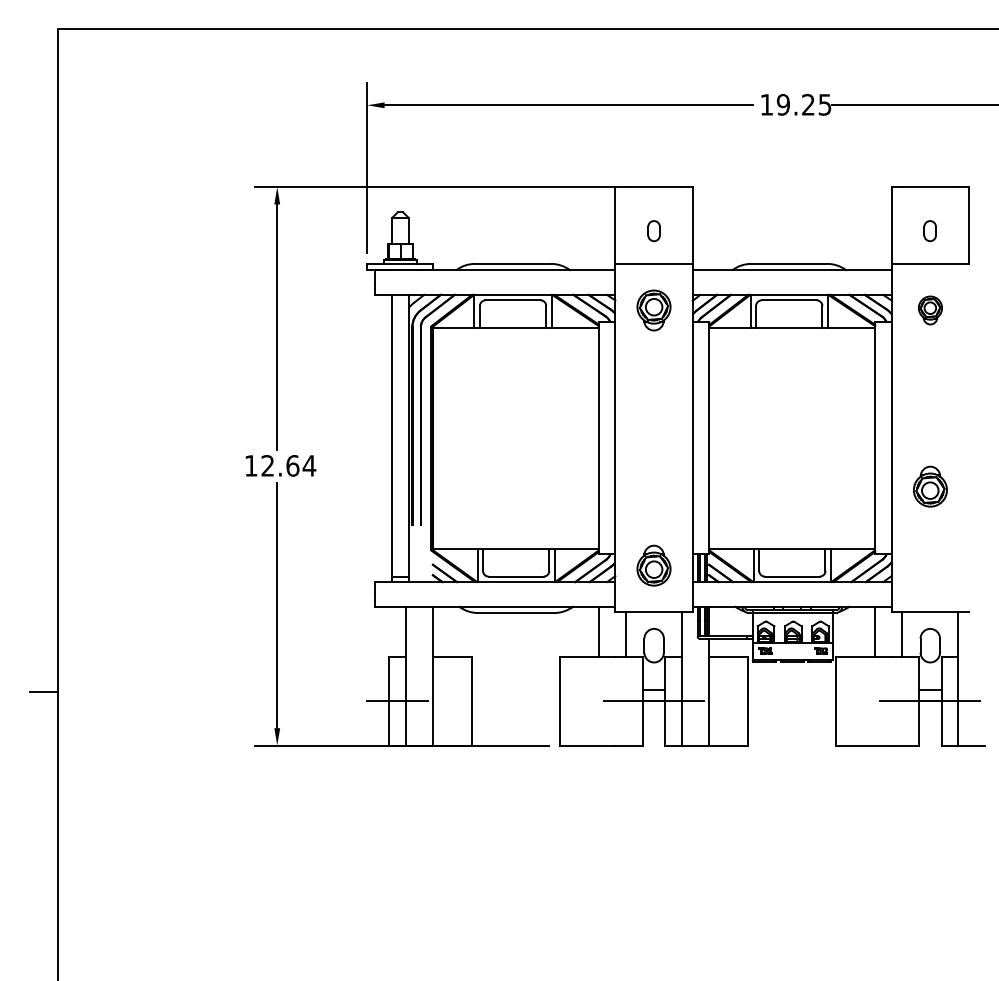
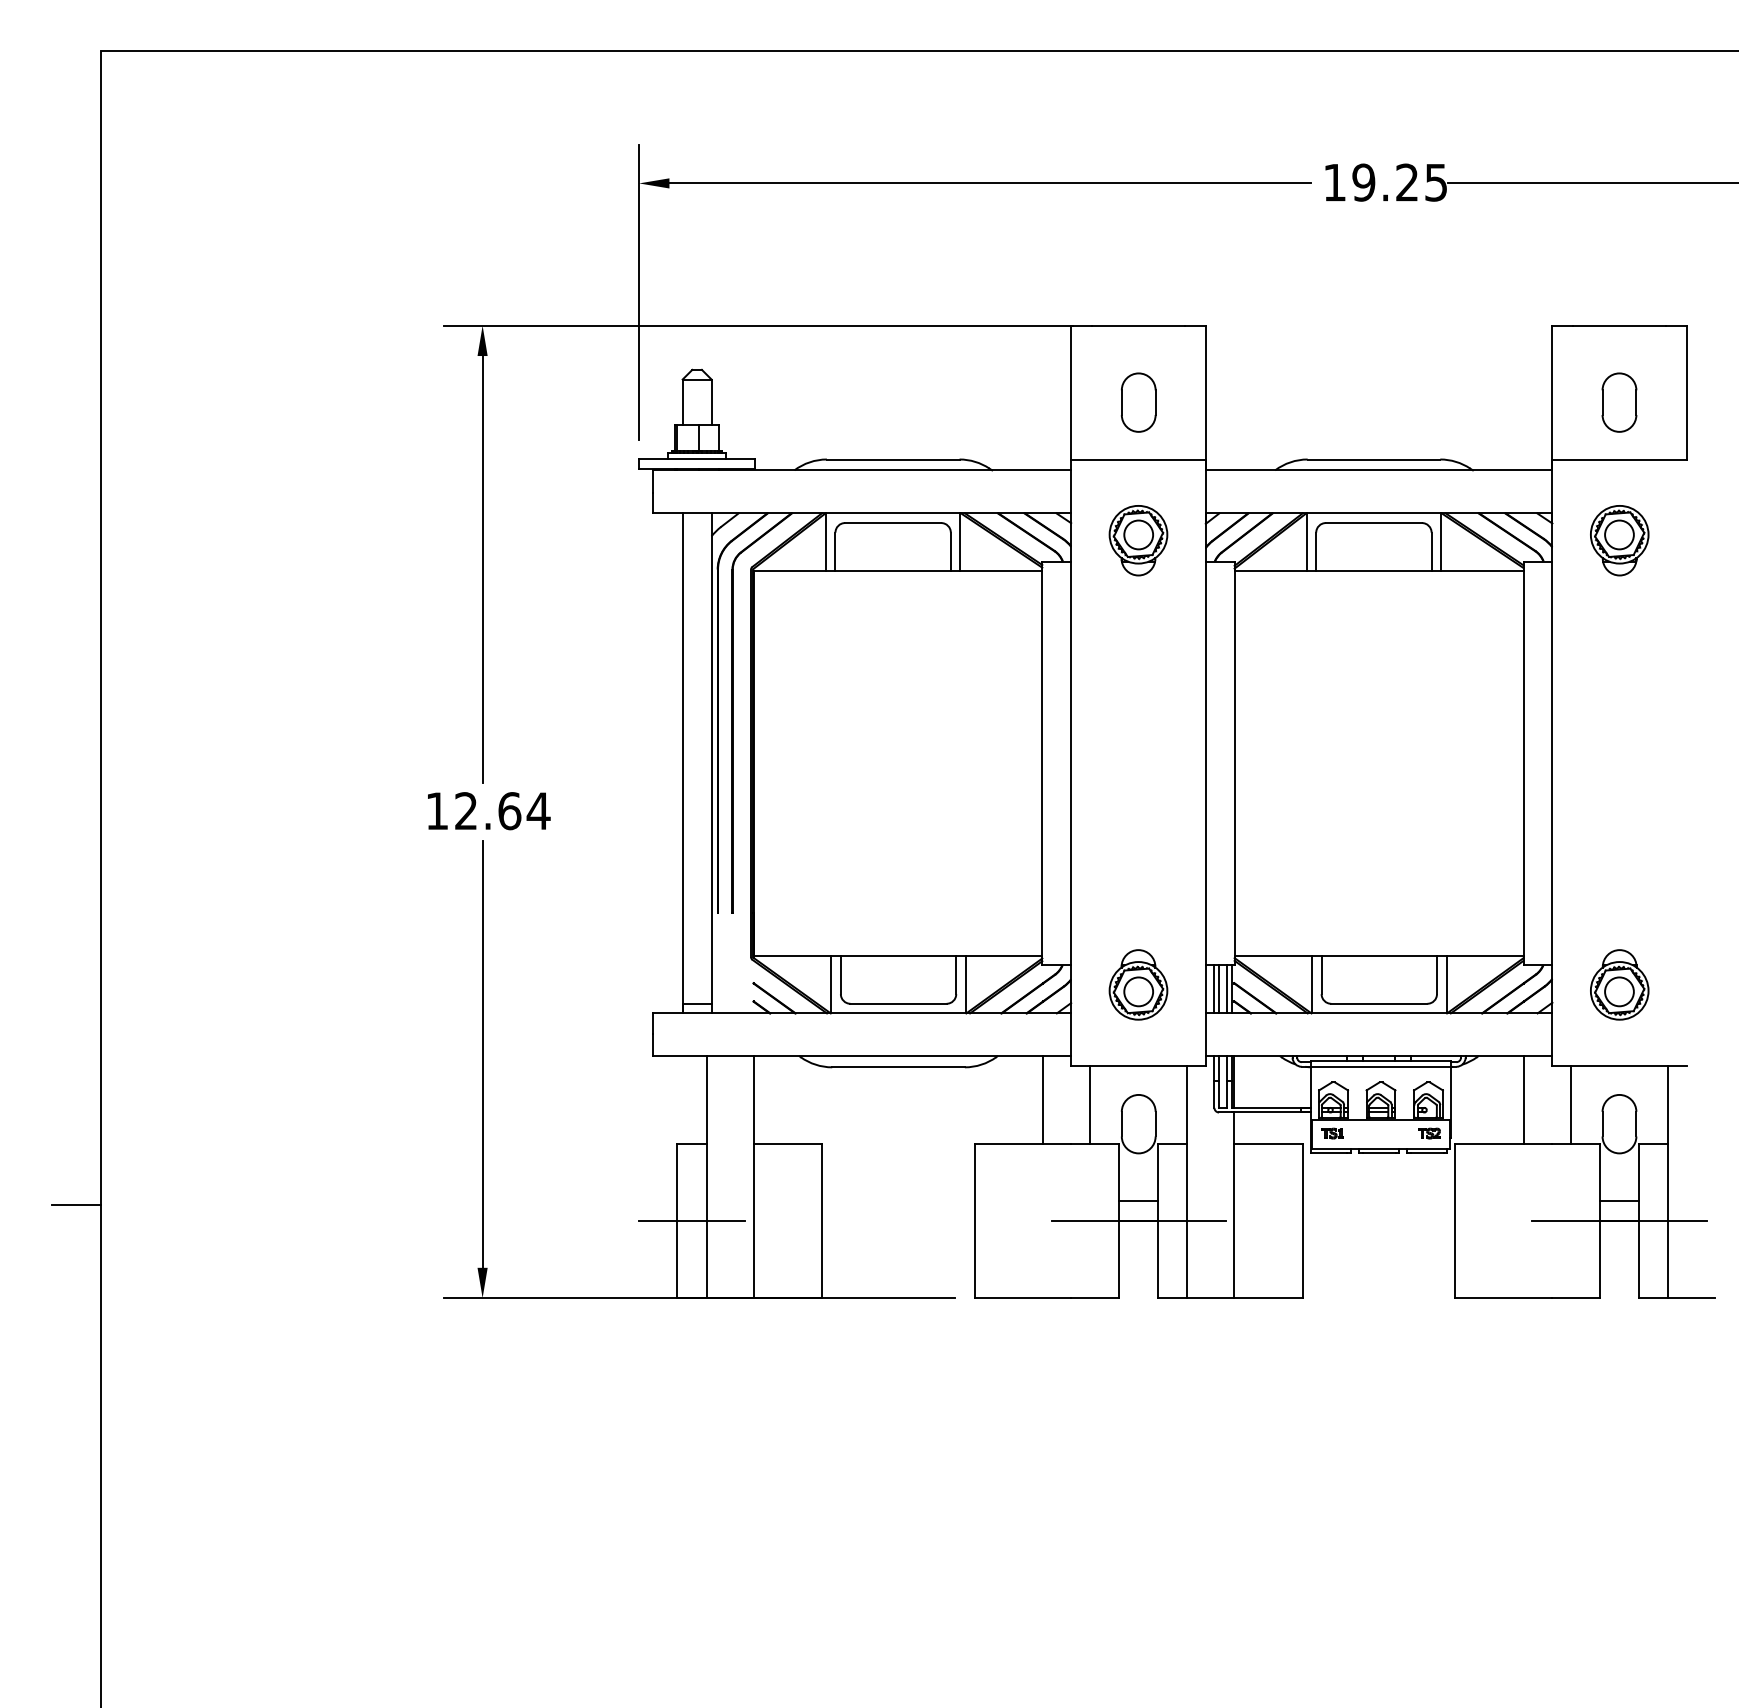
part: (653, 230) -> (1137, 401), size x1.67
part: (929, 230) -> (1618, 401), size x1.67
part: (930, 310) -> (1619, 540), size x1.43
part: (930, 486) -> (1619, 984), moved

